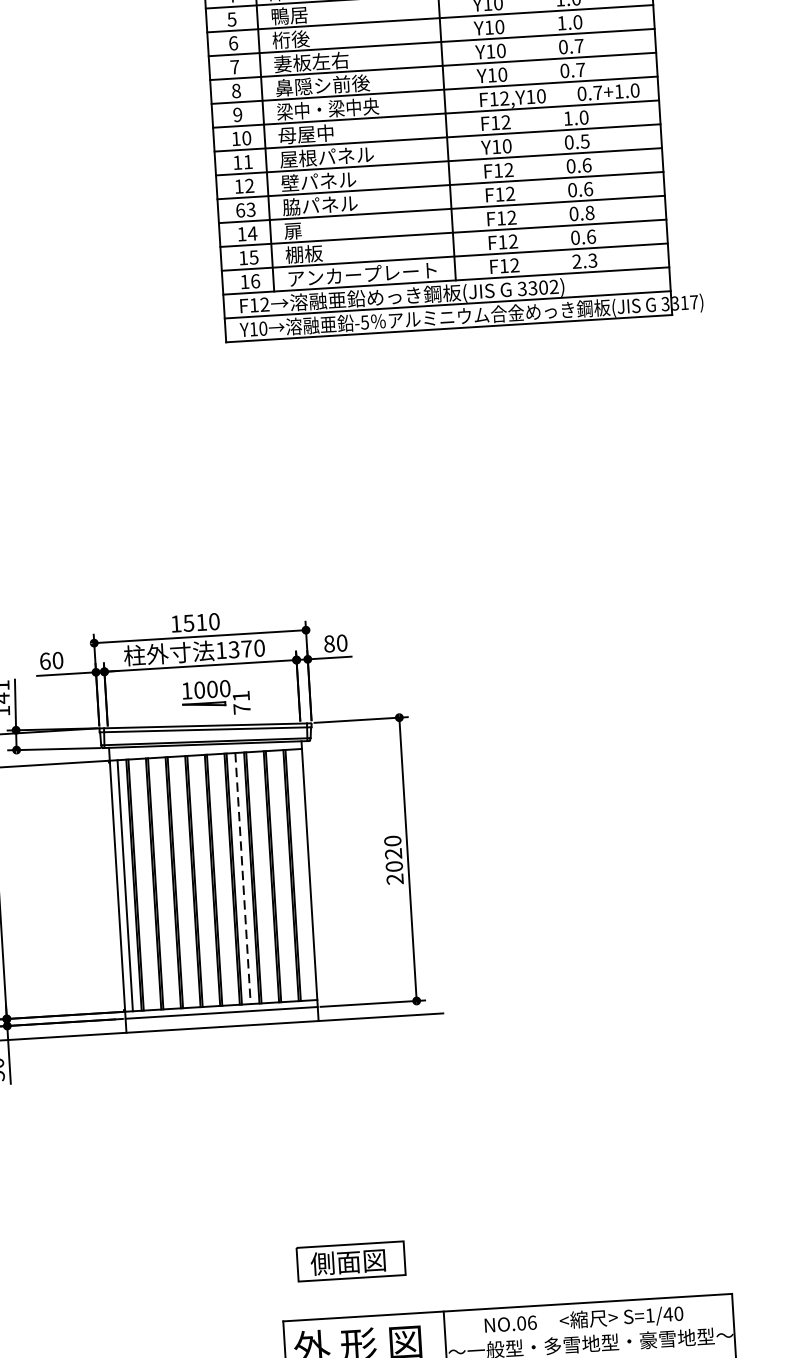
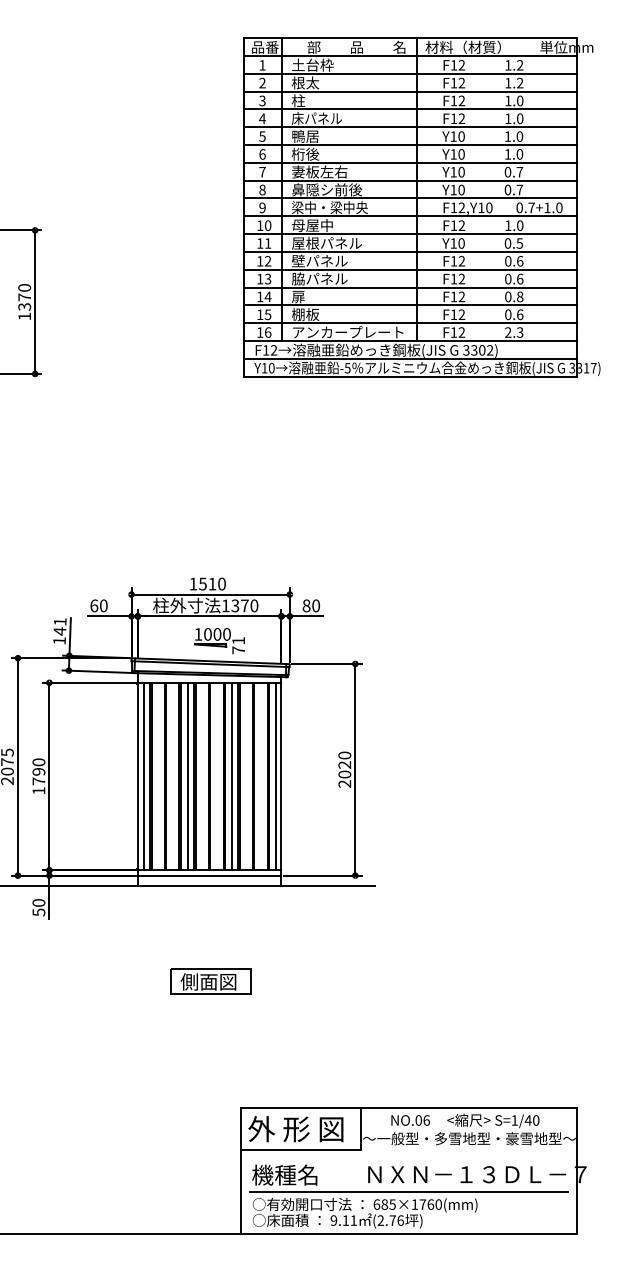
text: (240, 209) -> (260, 278), 63 -> 13
line: (301, 874) -> (275, 776), added
line: (242, 878) -> (231, 776), dashed -> solid
line: (183, 882) -> (187, 776), added
part: (350, 1261) -> (210, 981), moved

